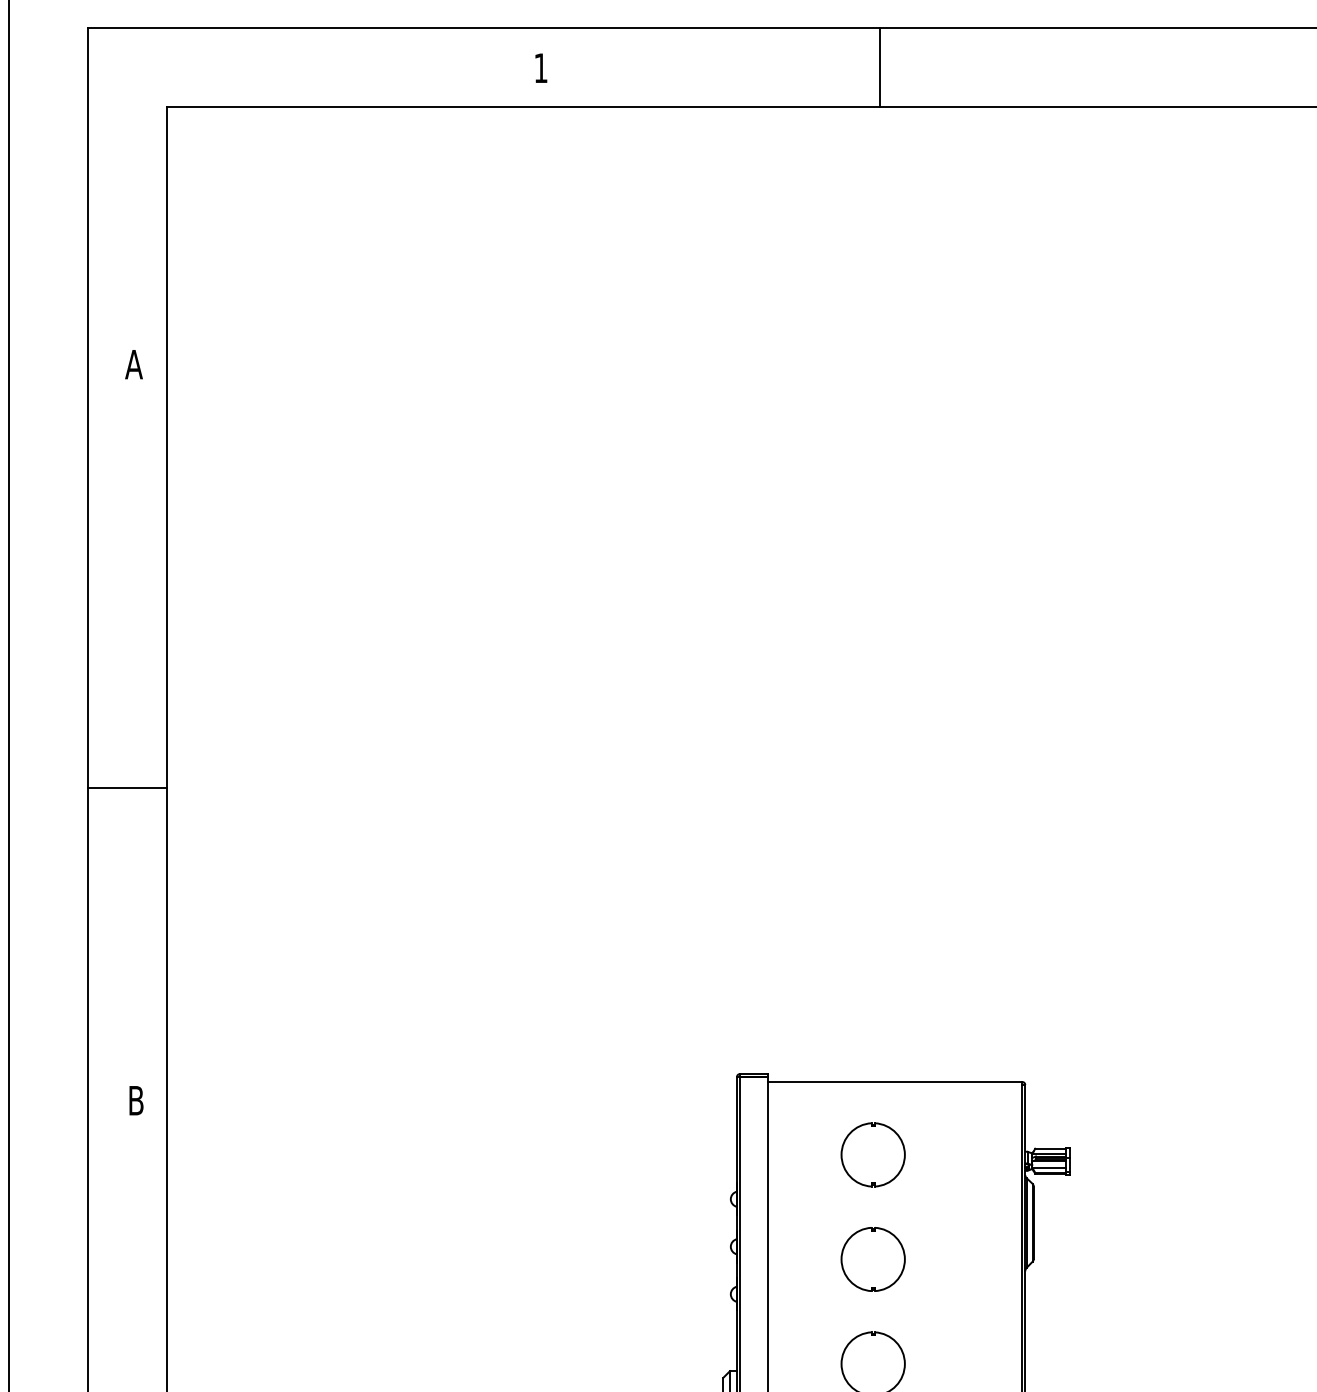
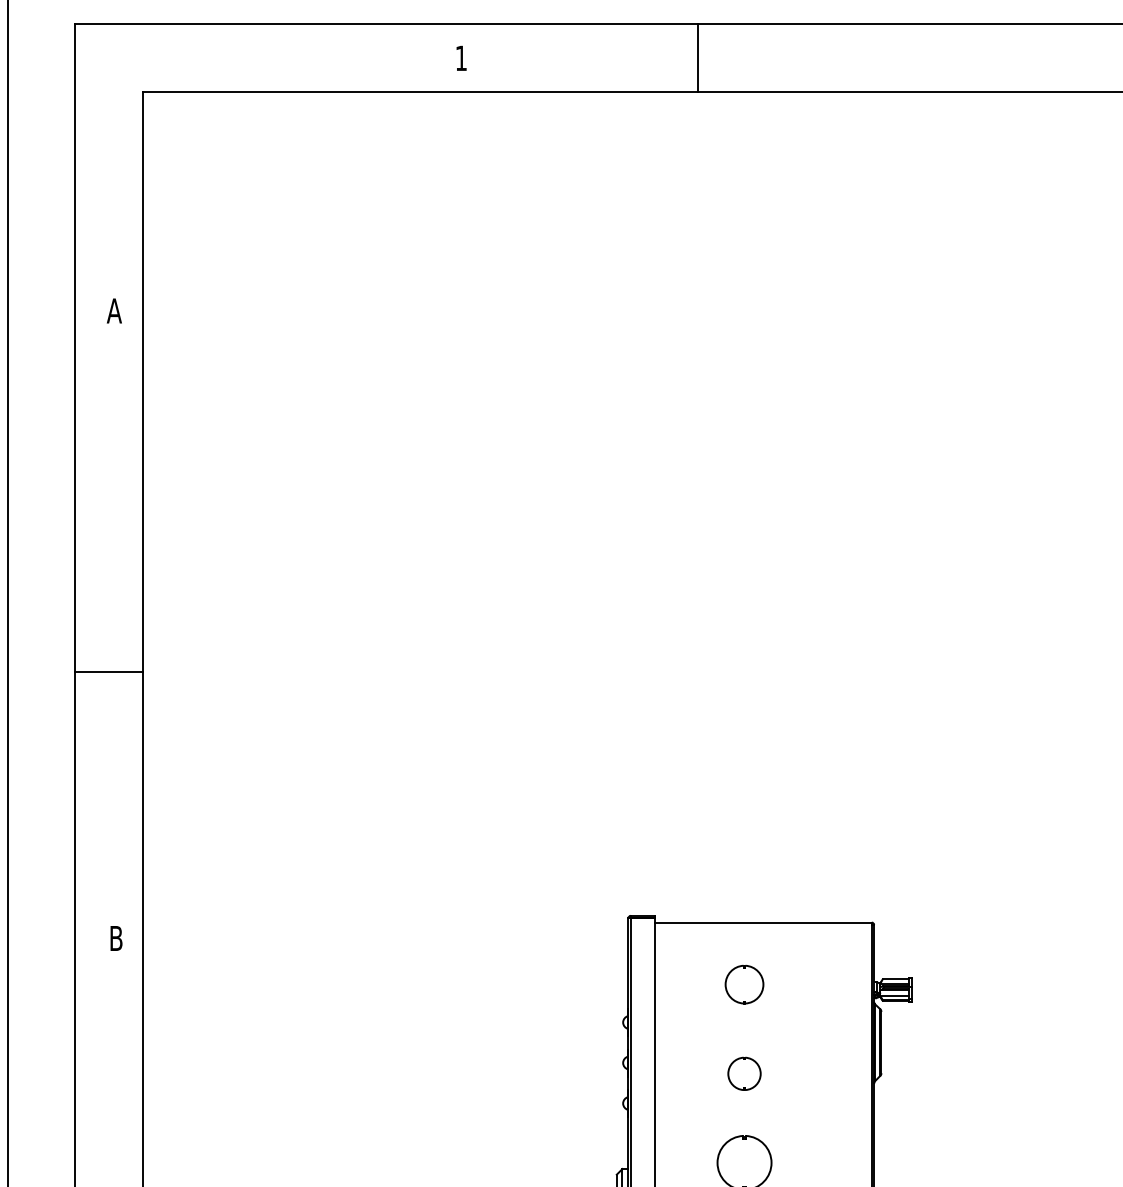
line: (880, 67) -> (698, 57), moved
part: (873, 1154) -> (744, 984), size x0.7
part: (873, 1259) -> (744, 1073), size x0.6

